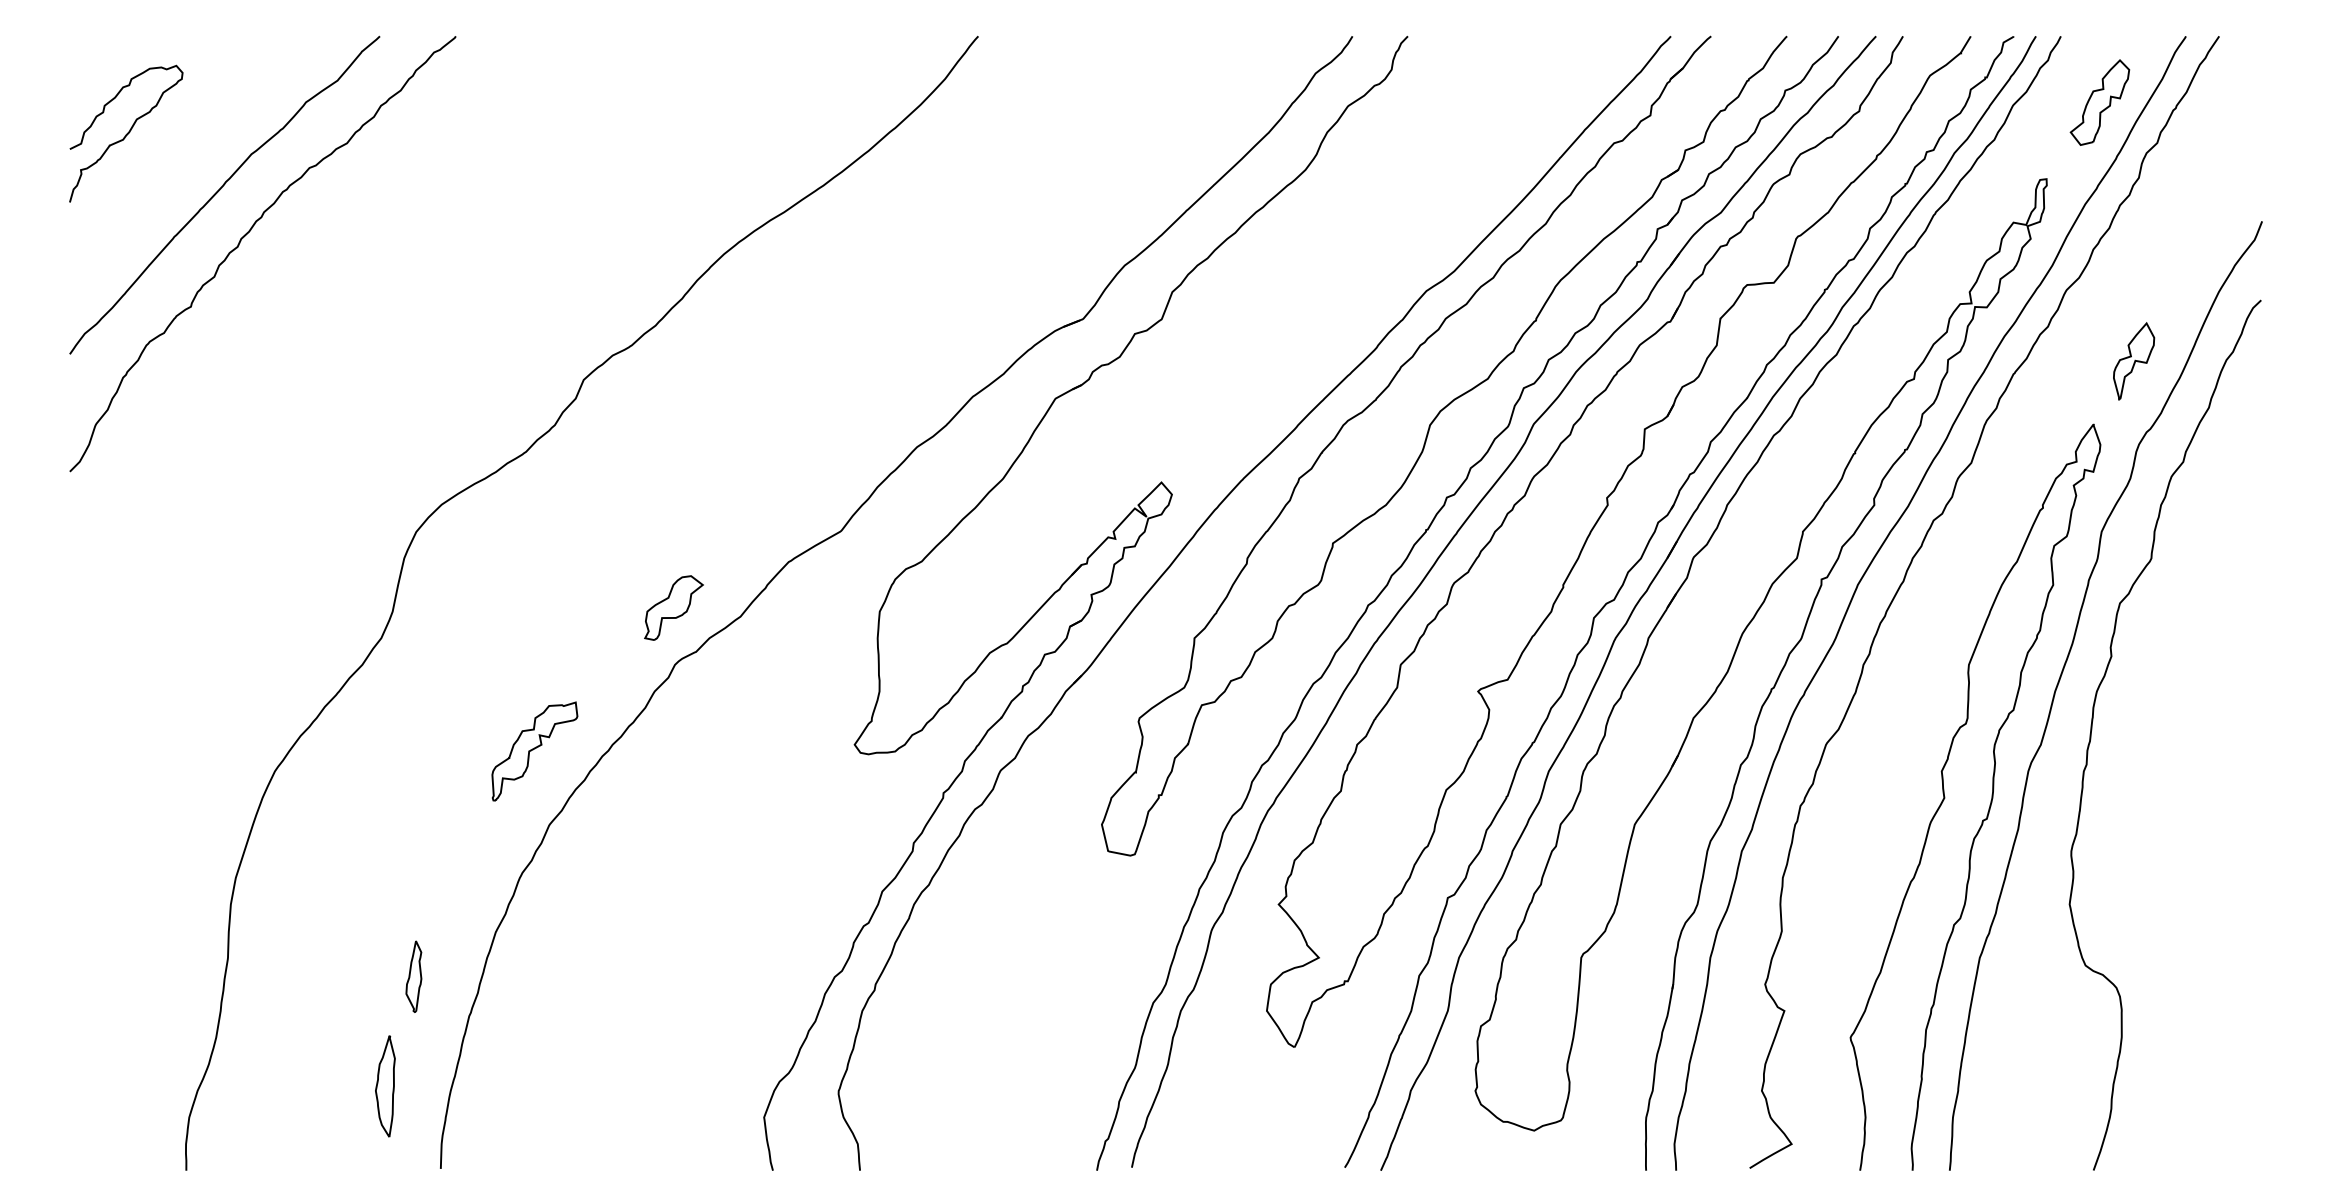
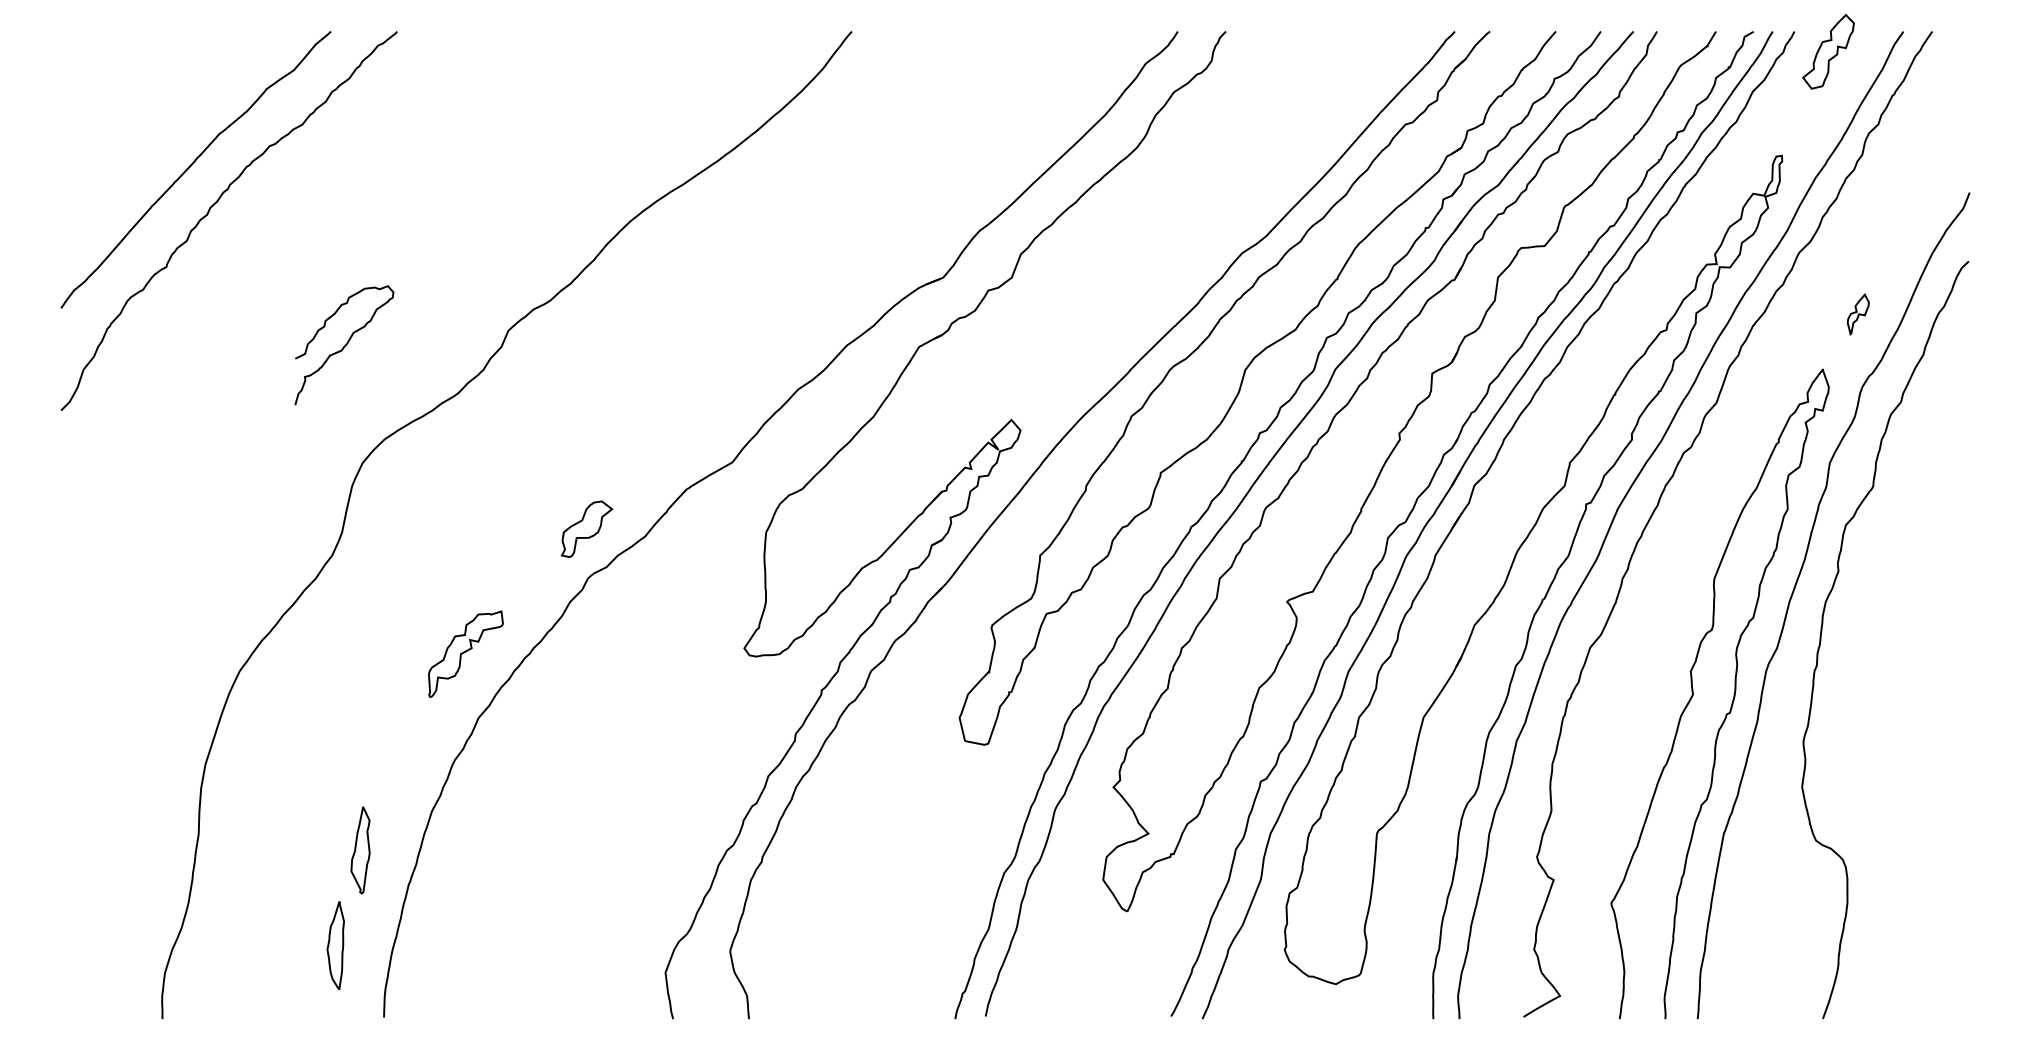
part: (2099, 102) -> (1828, 51), moved
curve: (126, 133) -> (344, 345), moved
part: (2134, 361) -> (1858, 314), size x0.6
part: (413, 976) -> (360, 850), size x1.4

